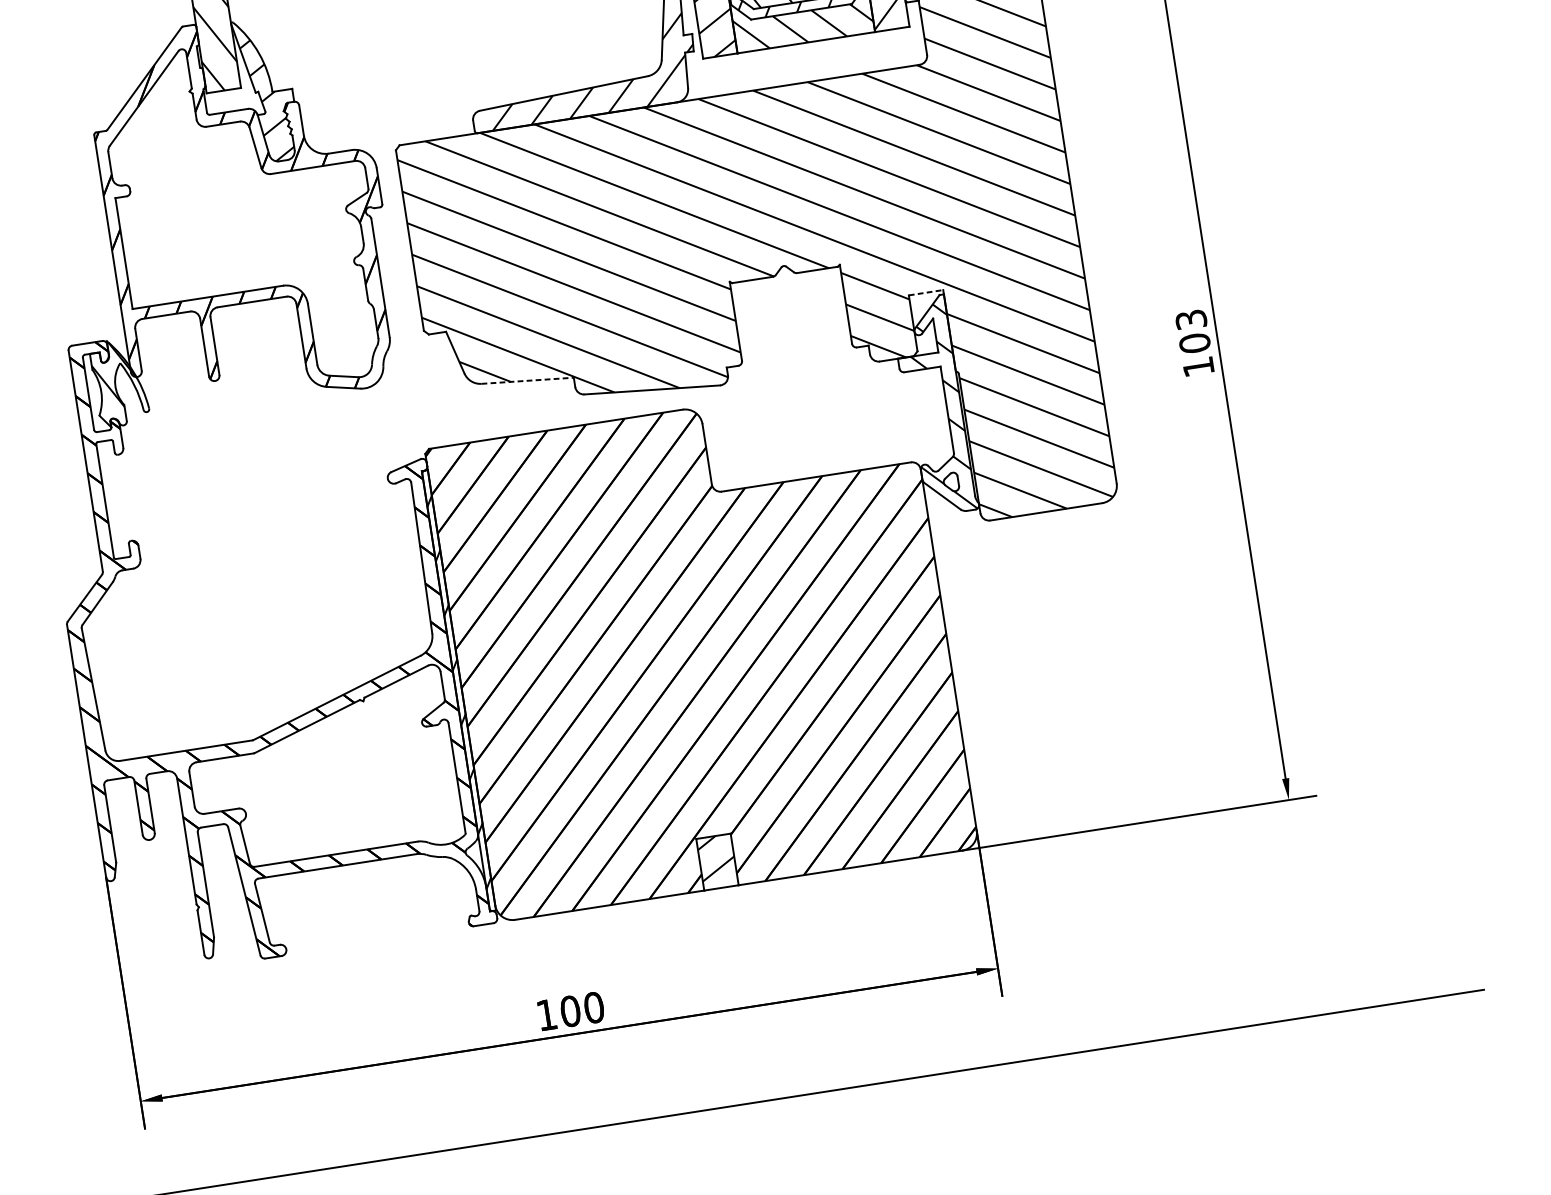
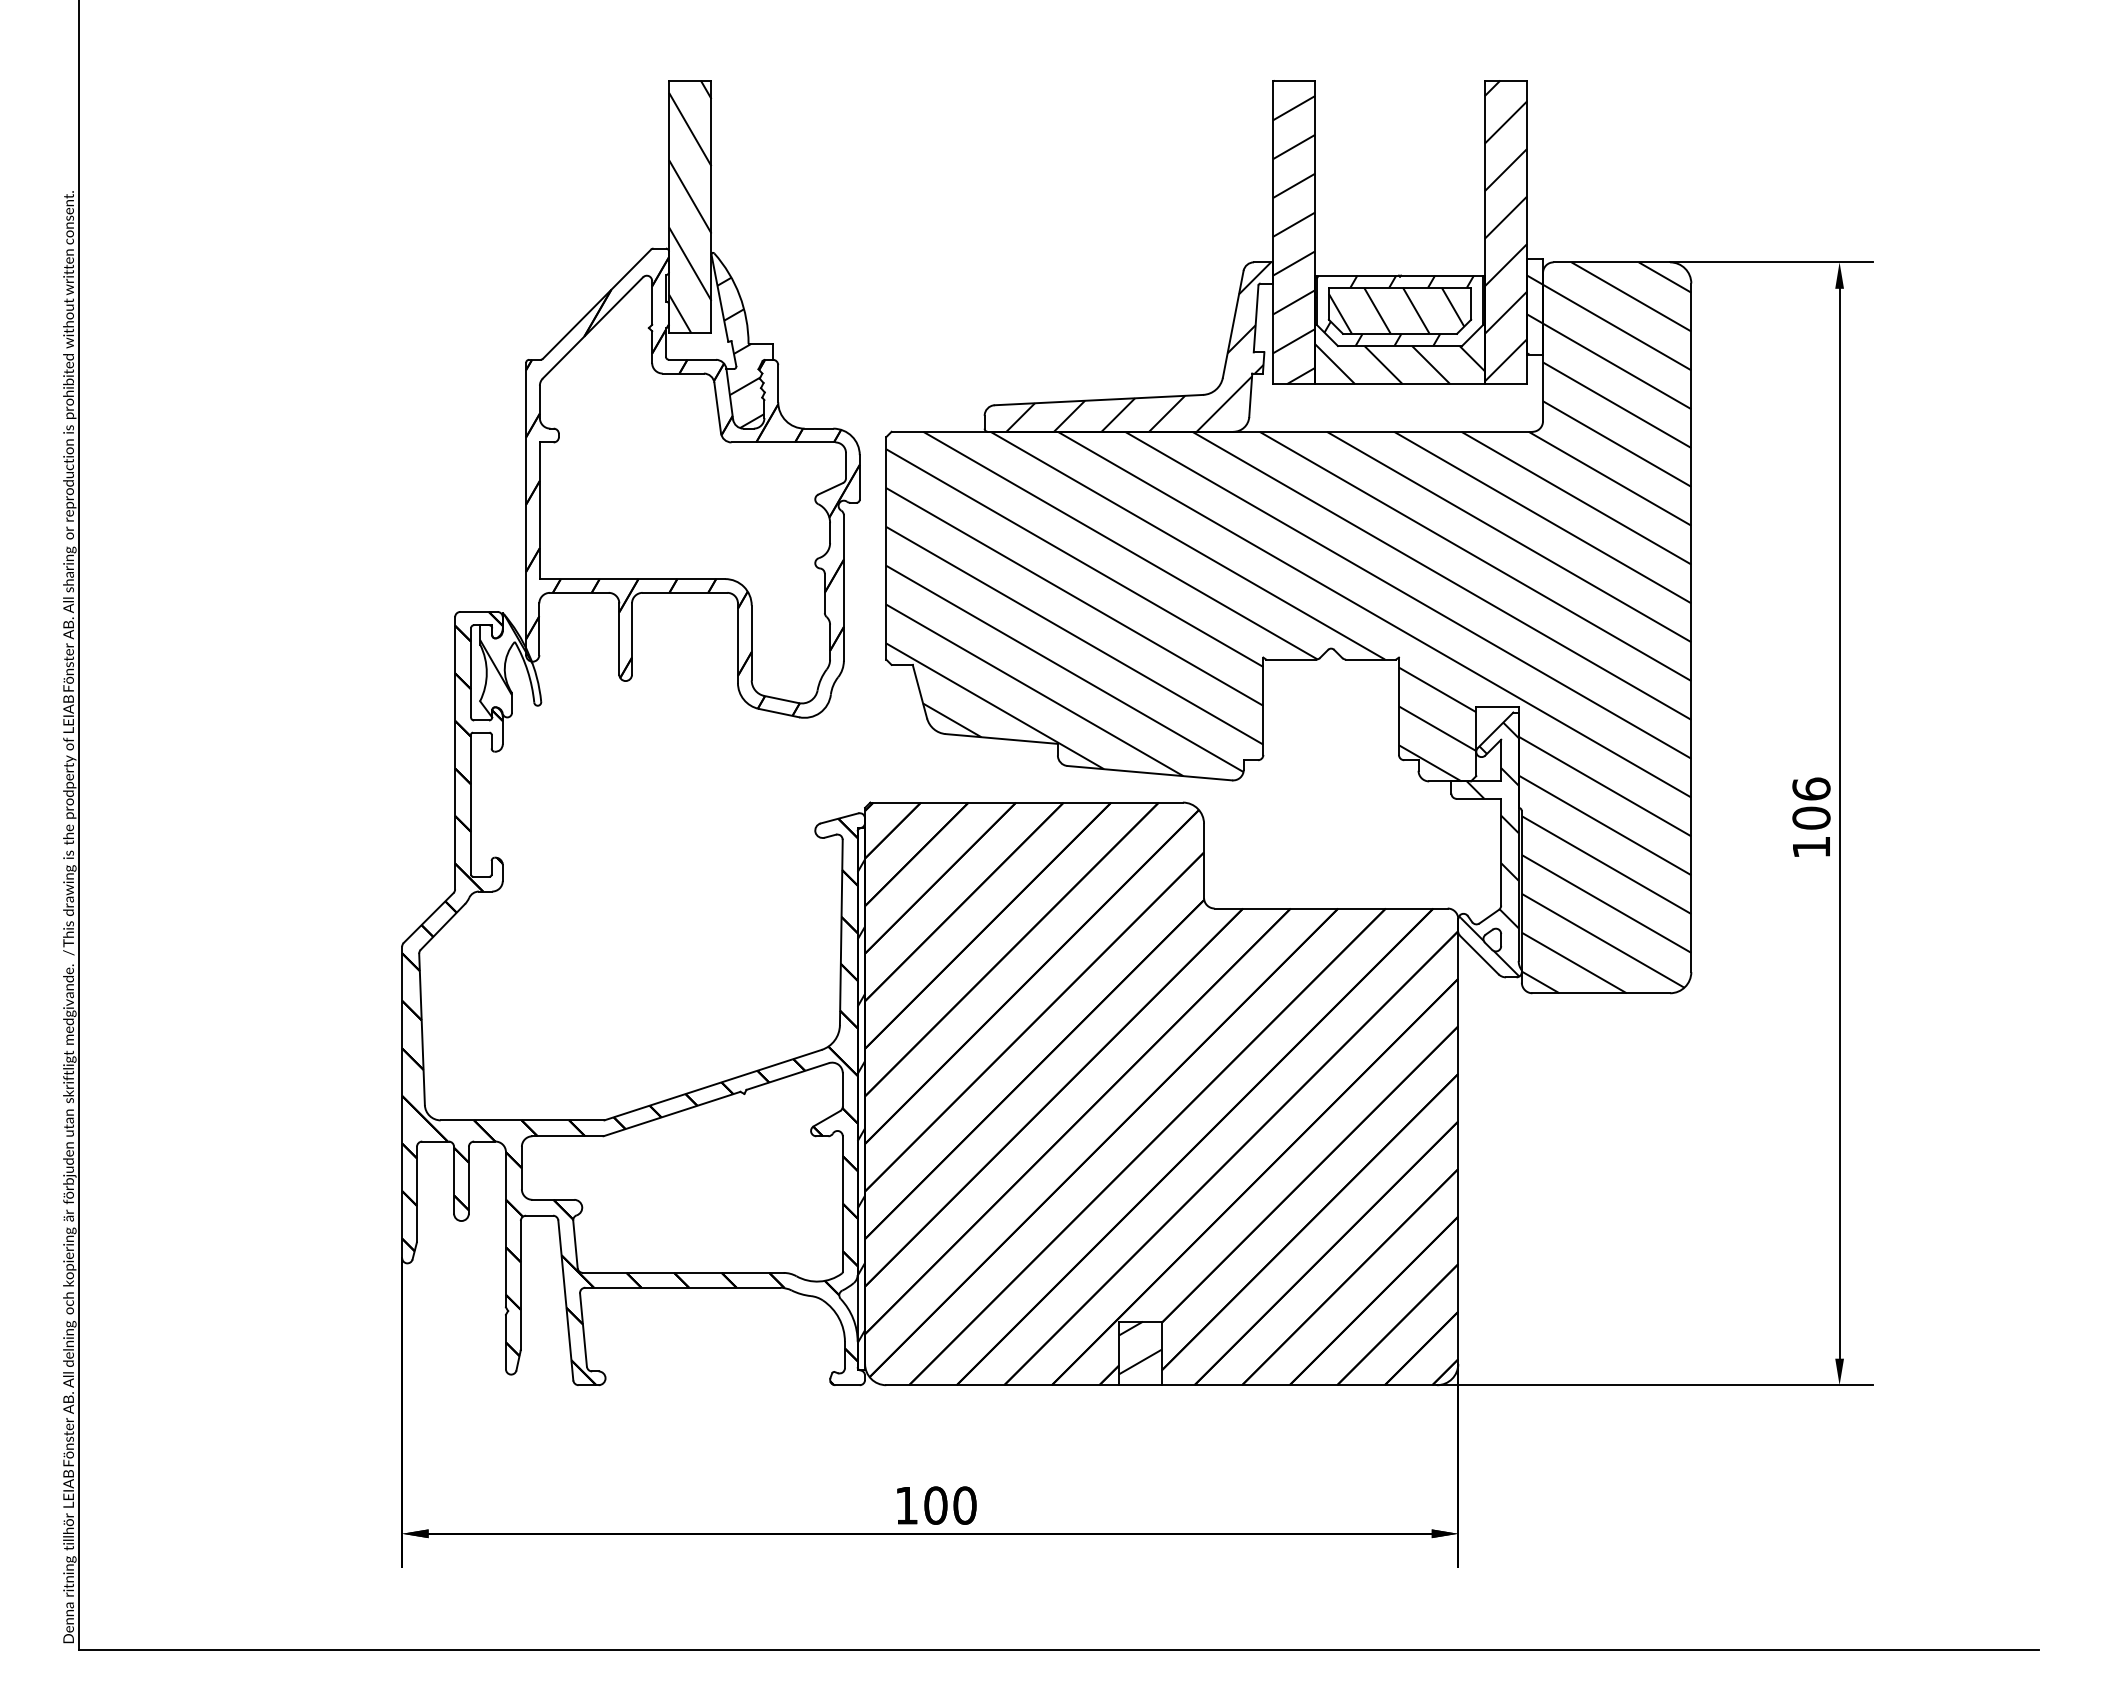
line: (926, 292) -> (1497, 707), dashed -> solid
text: (1191, 319) -> (1811, 788), 103 -> 106
line: (528, 381) -> (1002, 739), dashed -> solid

